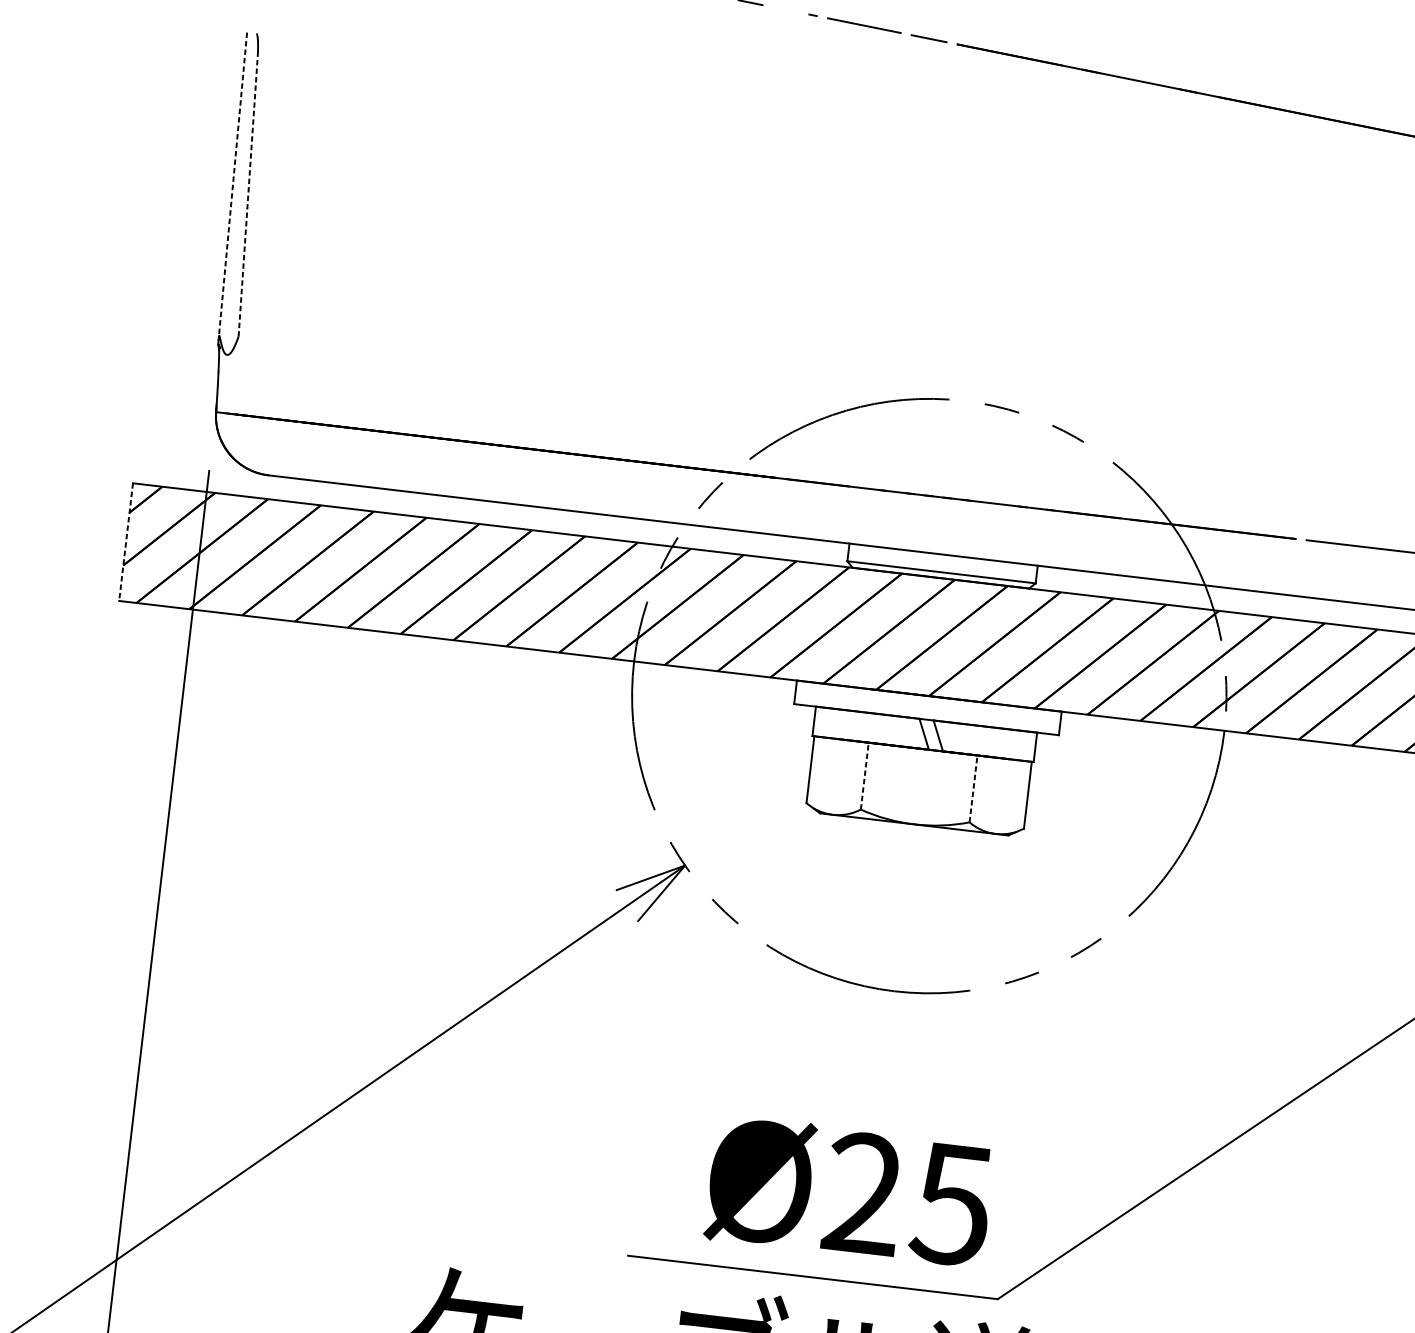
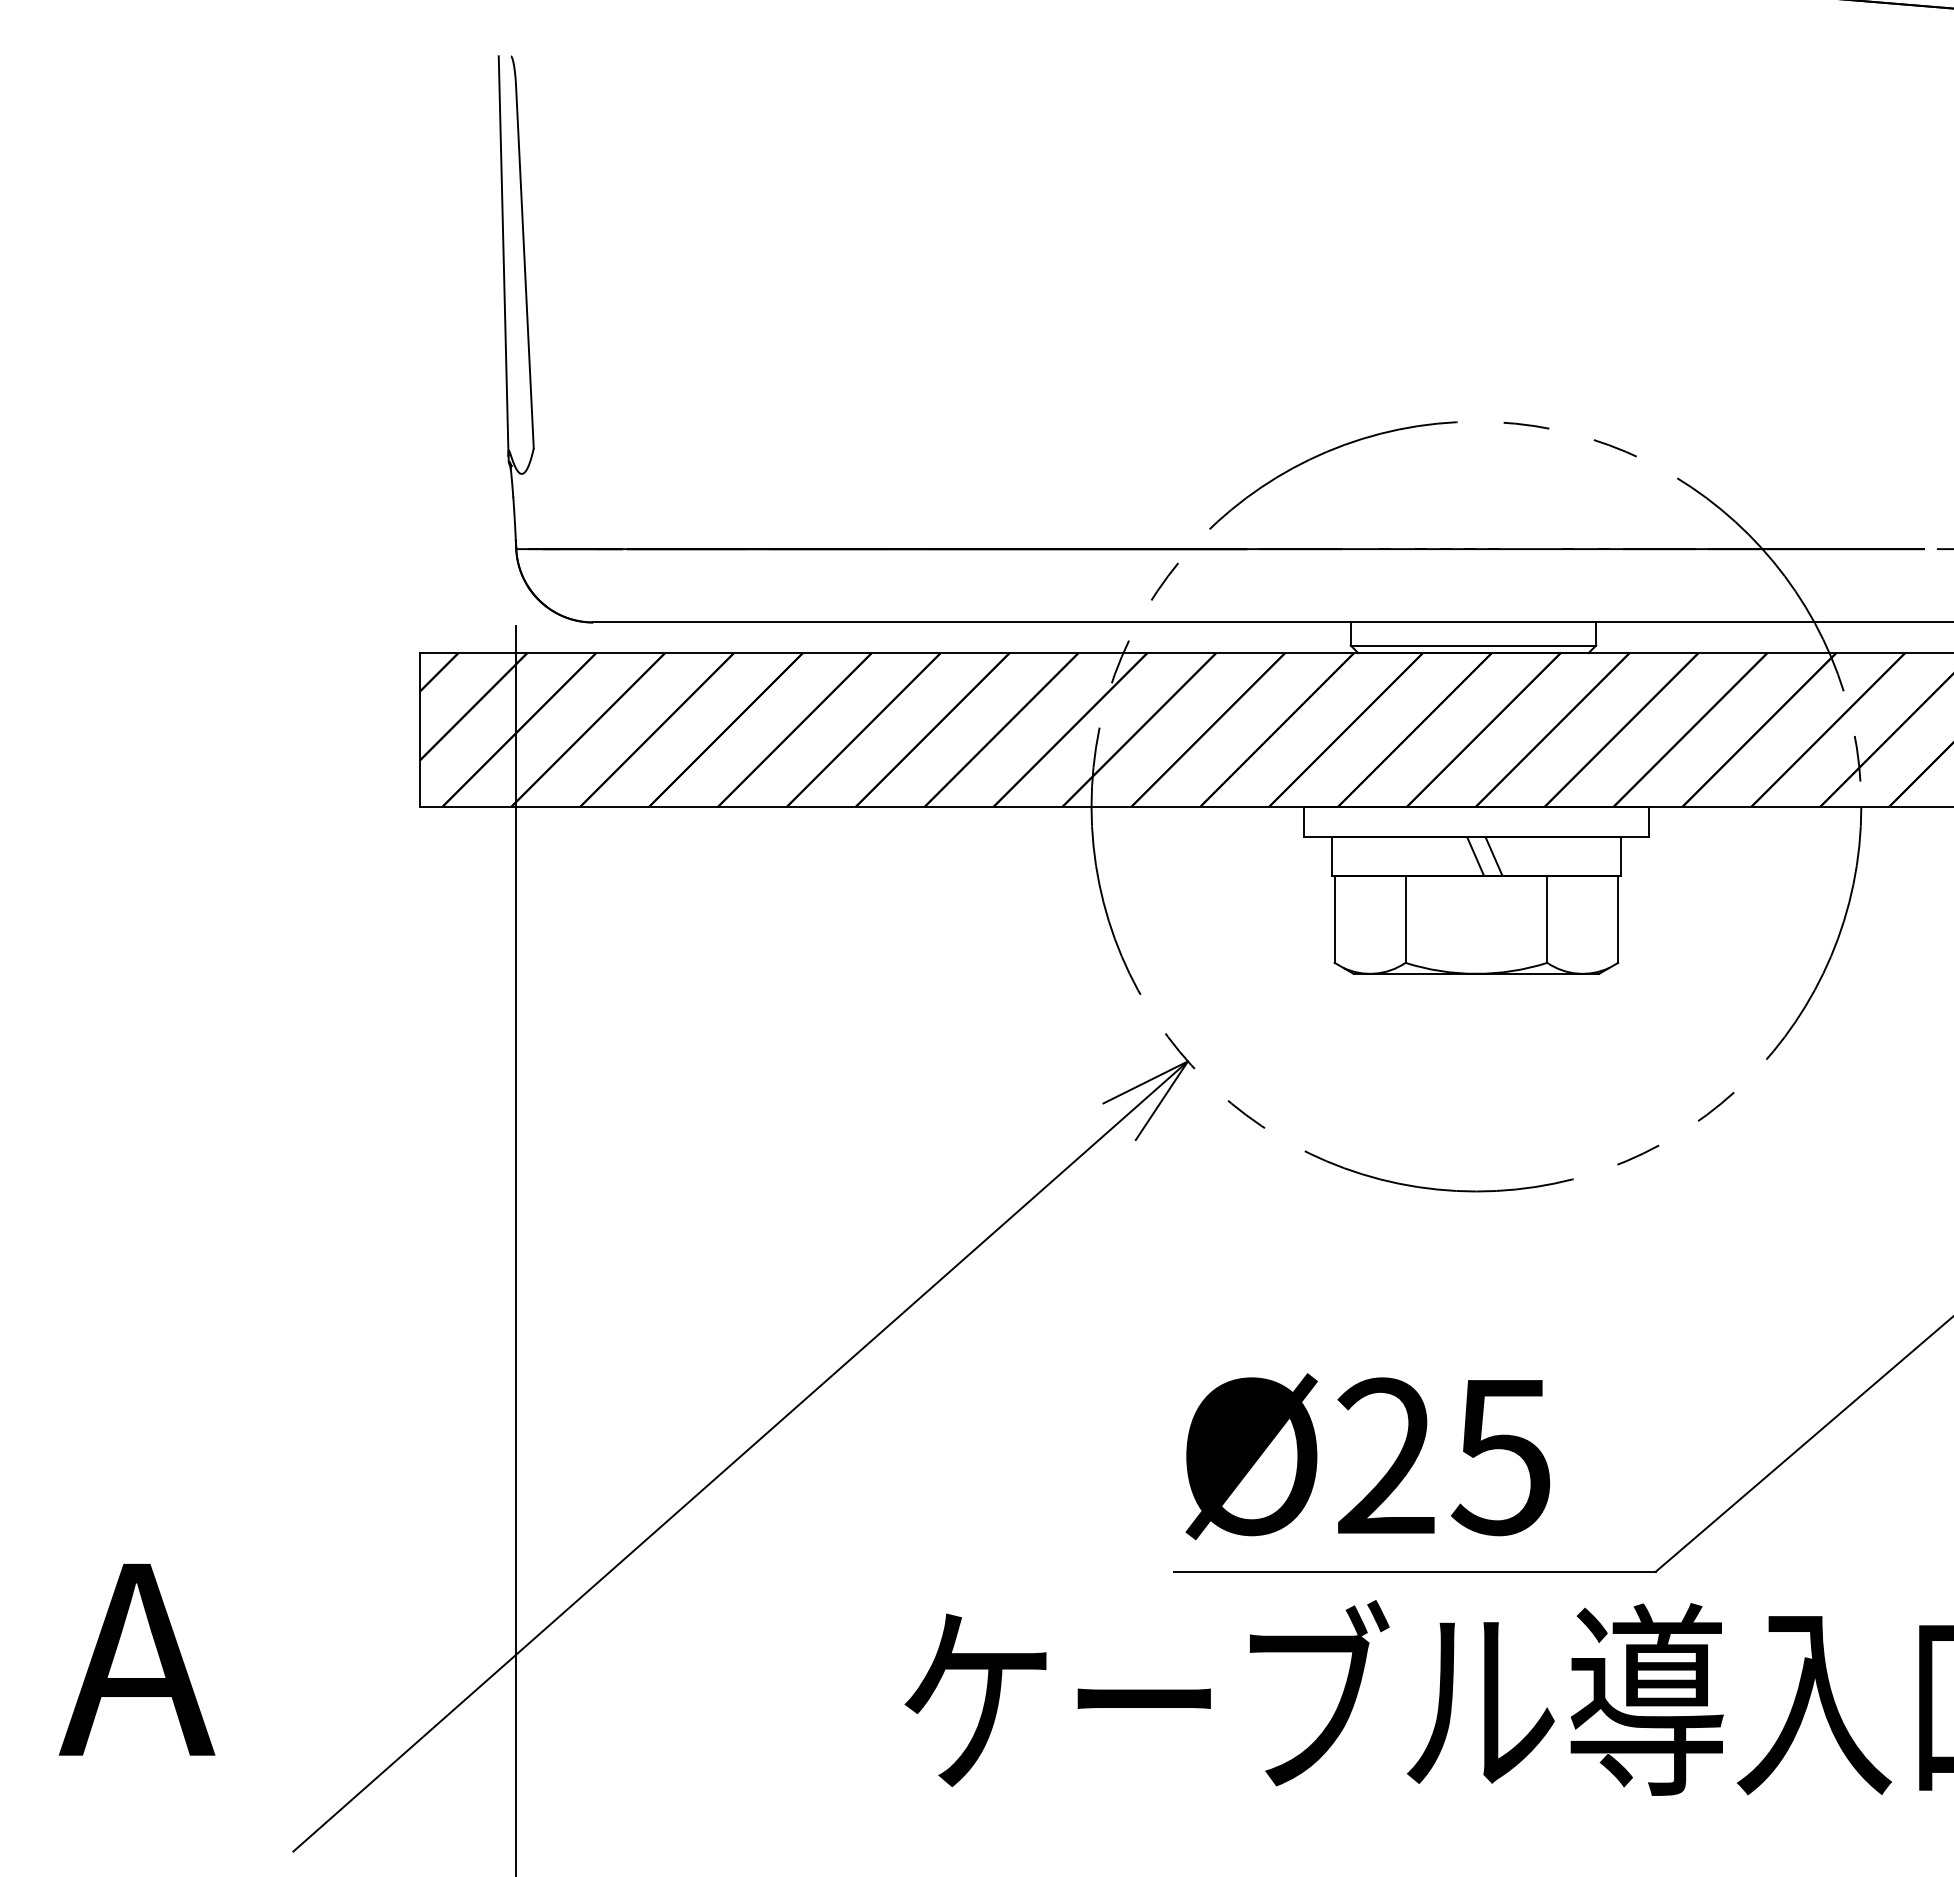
line: (232, 185) -> (503, 255), dashed -> solid
line: (247, 196) -> (524, 267), dashed -> solid
line: (126, 541) -> (420, 729), dashed -> solid
line: (864, 776) -> (1405, 919), dashed -> solid
line: (973, 789) -> (1547, 919), dashed -> solid
text: (849, 1192) -> (1367, 1456), moved

